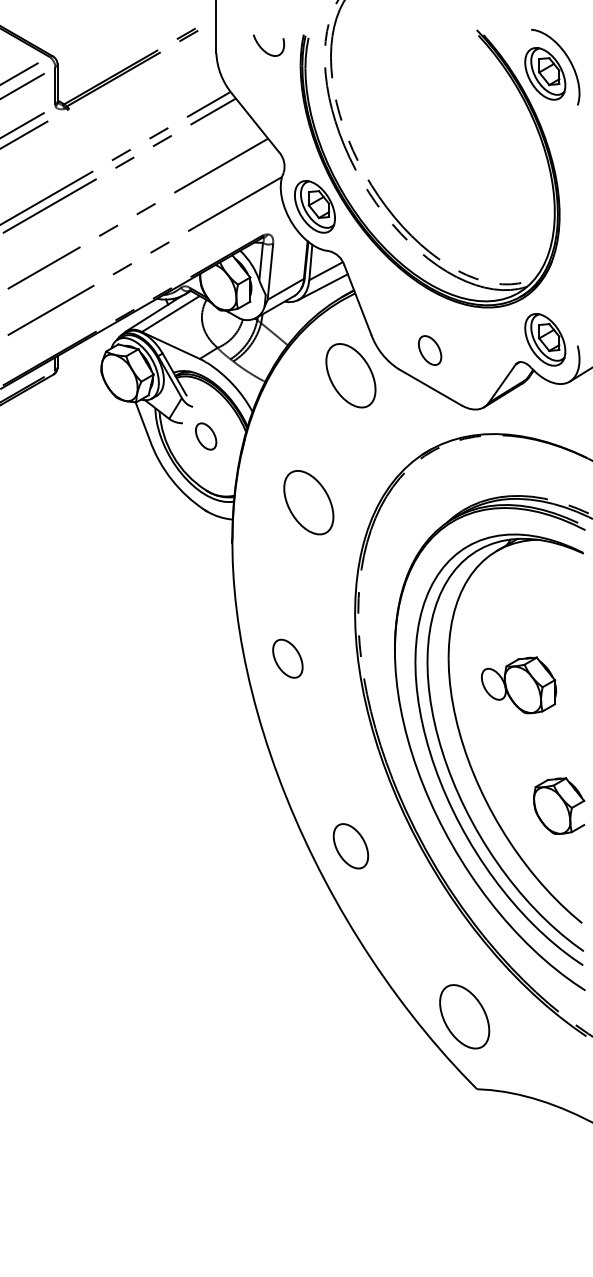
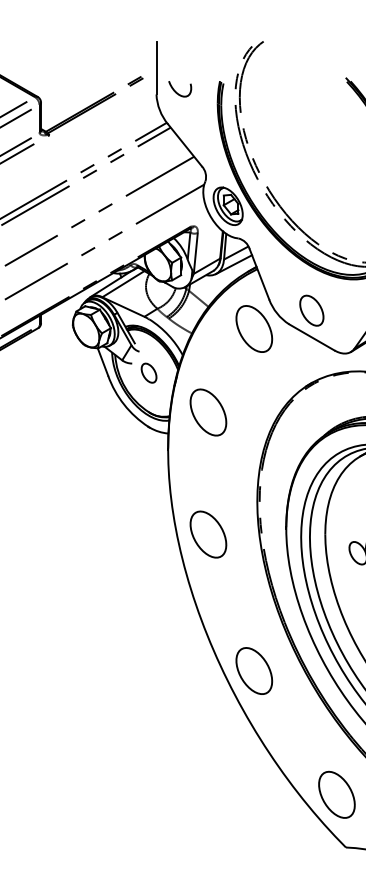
curve: (263, 48) -> (176, 91), moved
part: (429, 350) -> (311, 310), size x1.43
part: (308, 502) -> (208, 412), moved
part: (287, 658) -> (208, 534), size x1.67
part: (350, 845) -> (253, 670), size x1.43

